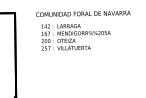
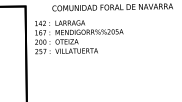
text: (75, 37) -> (78, 37), moved

